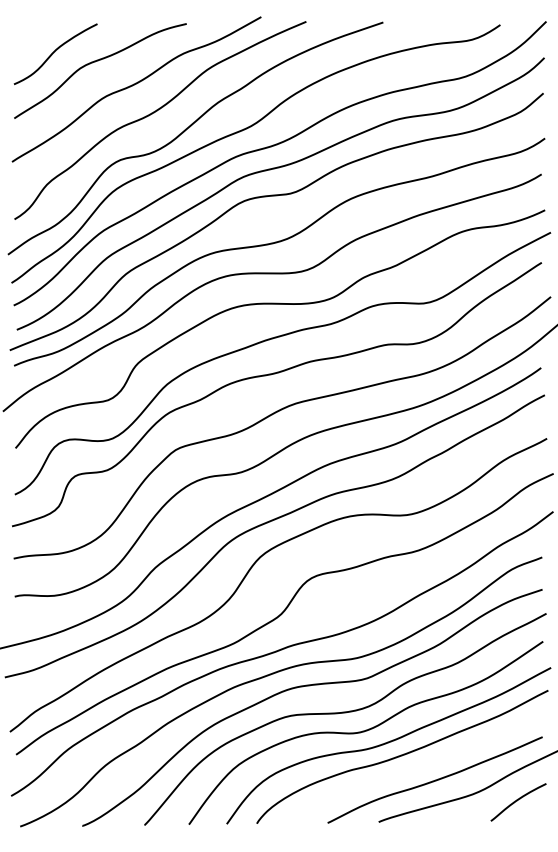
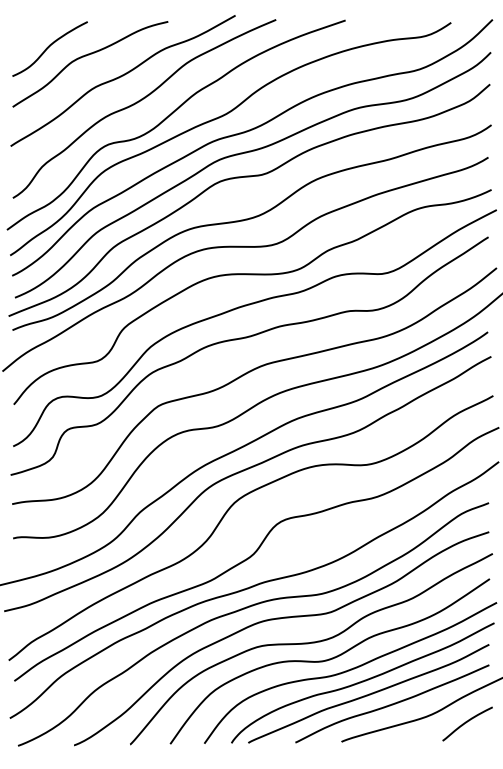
curve: (409, 768) -> (369, 693), added

